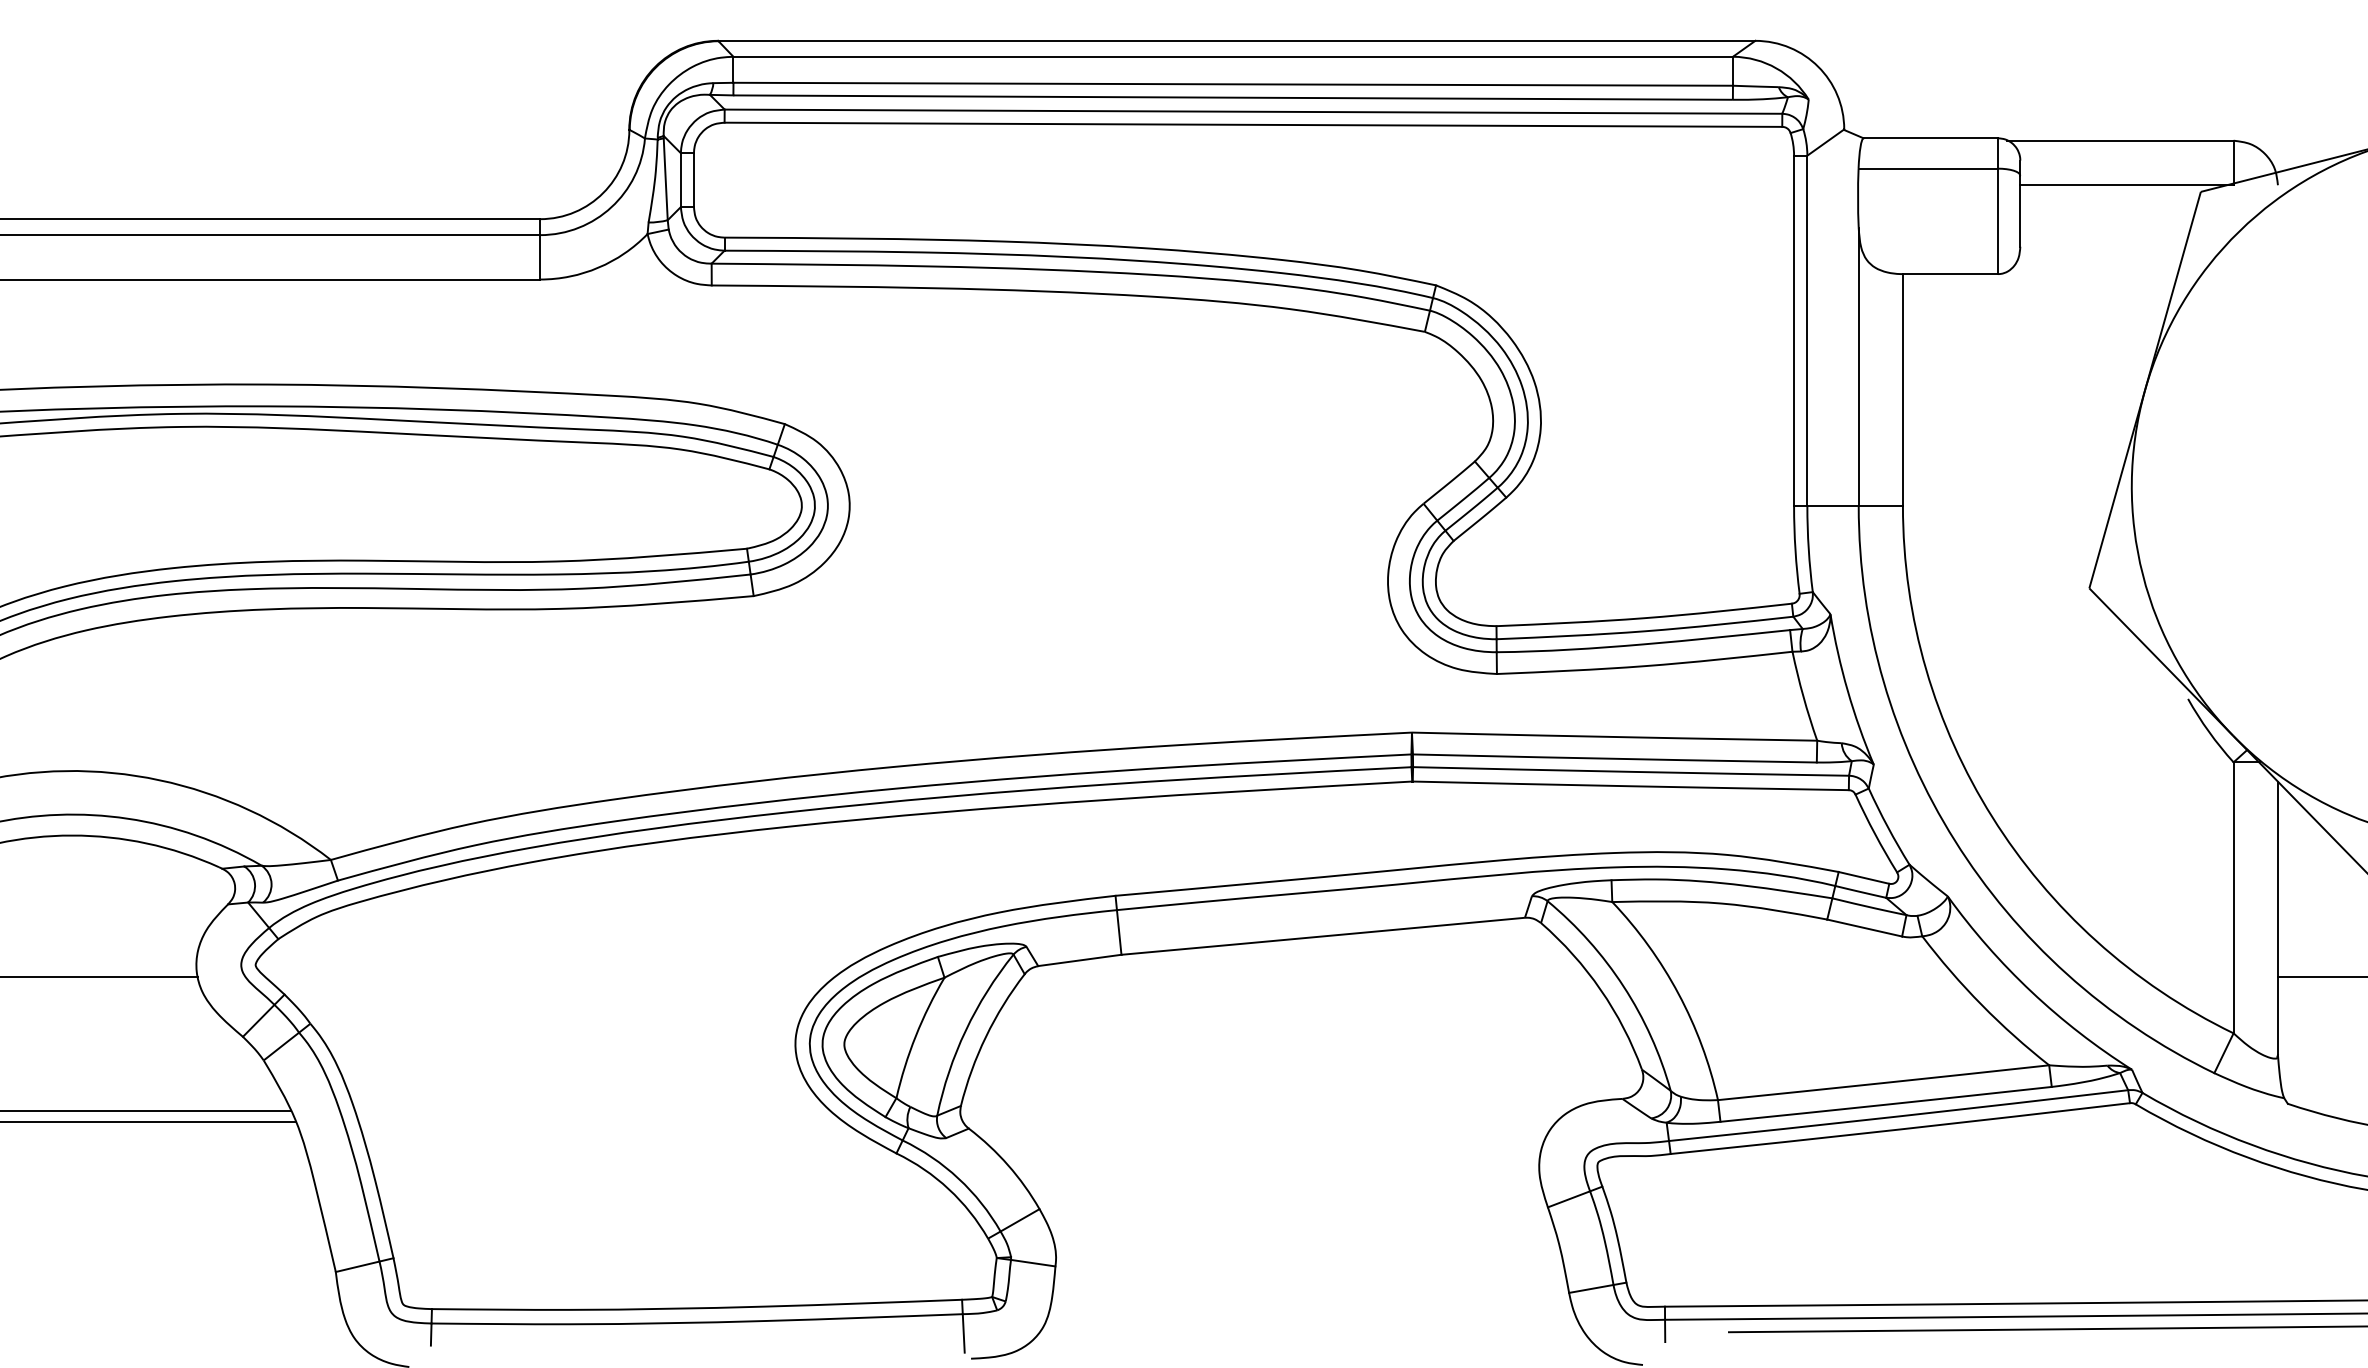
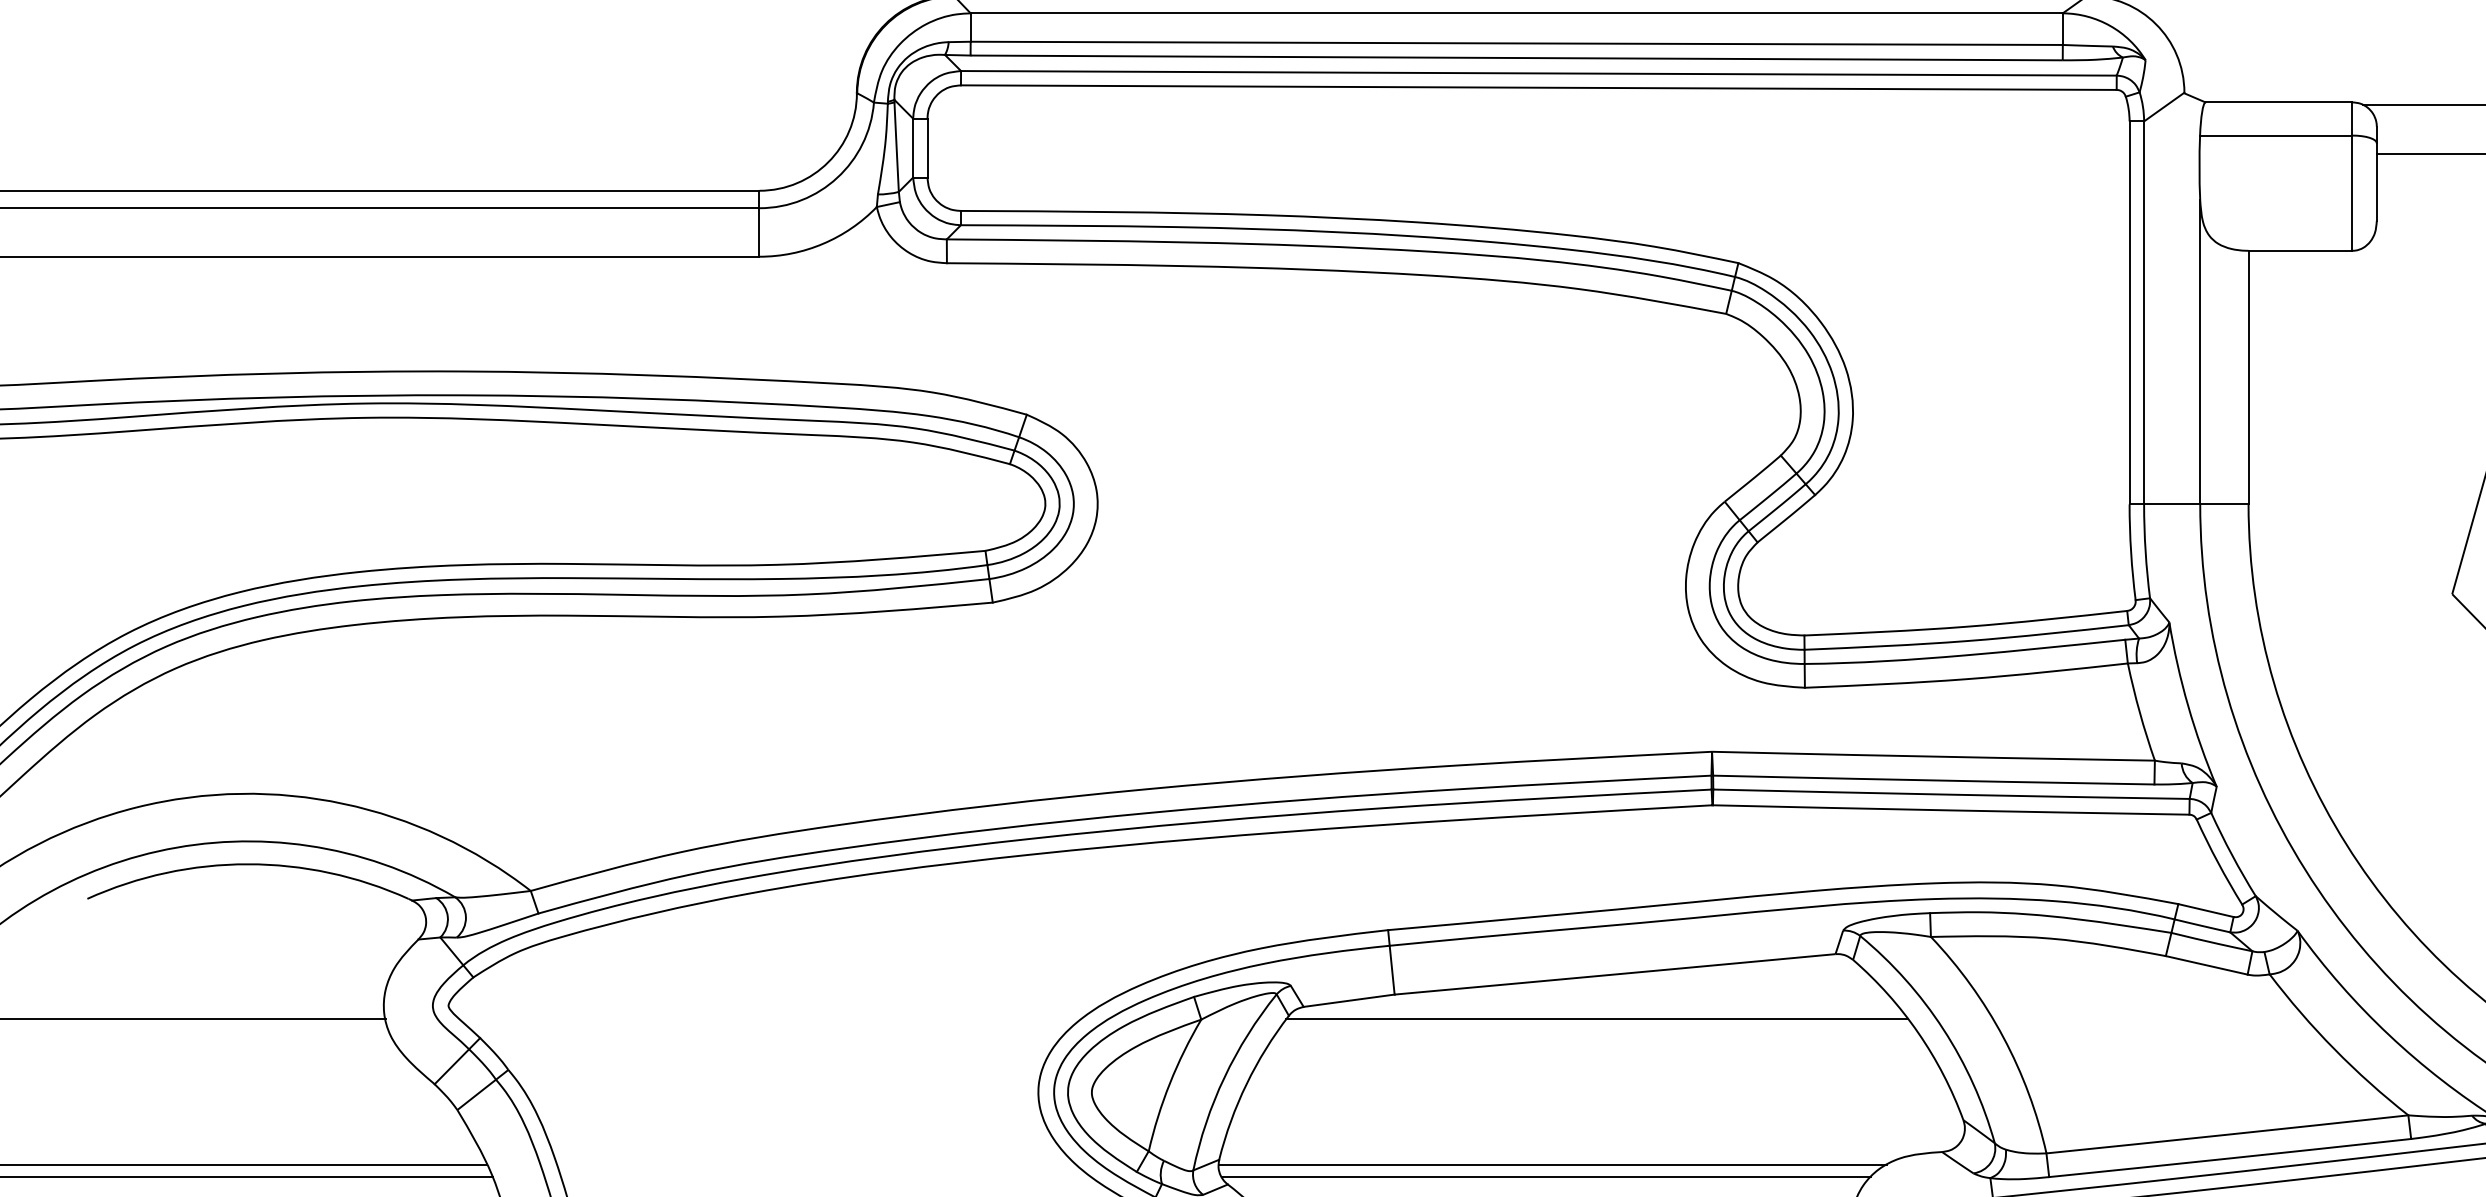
line: (1306, 977) -> (1596, 1019), added
line: (1266, 1110) -> (1553, 1164), added
line: (1260, 1121) -> (1546, 1176), added

